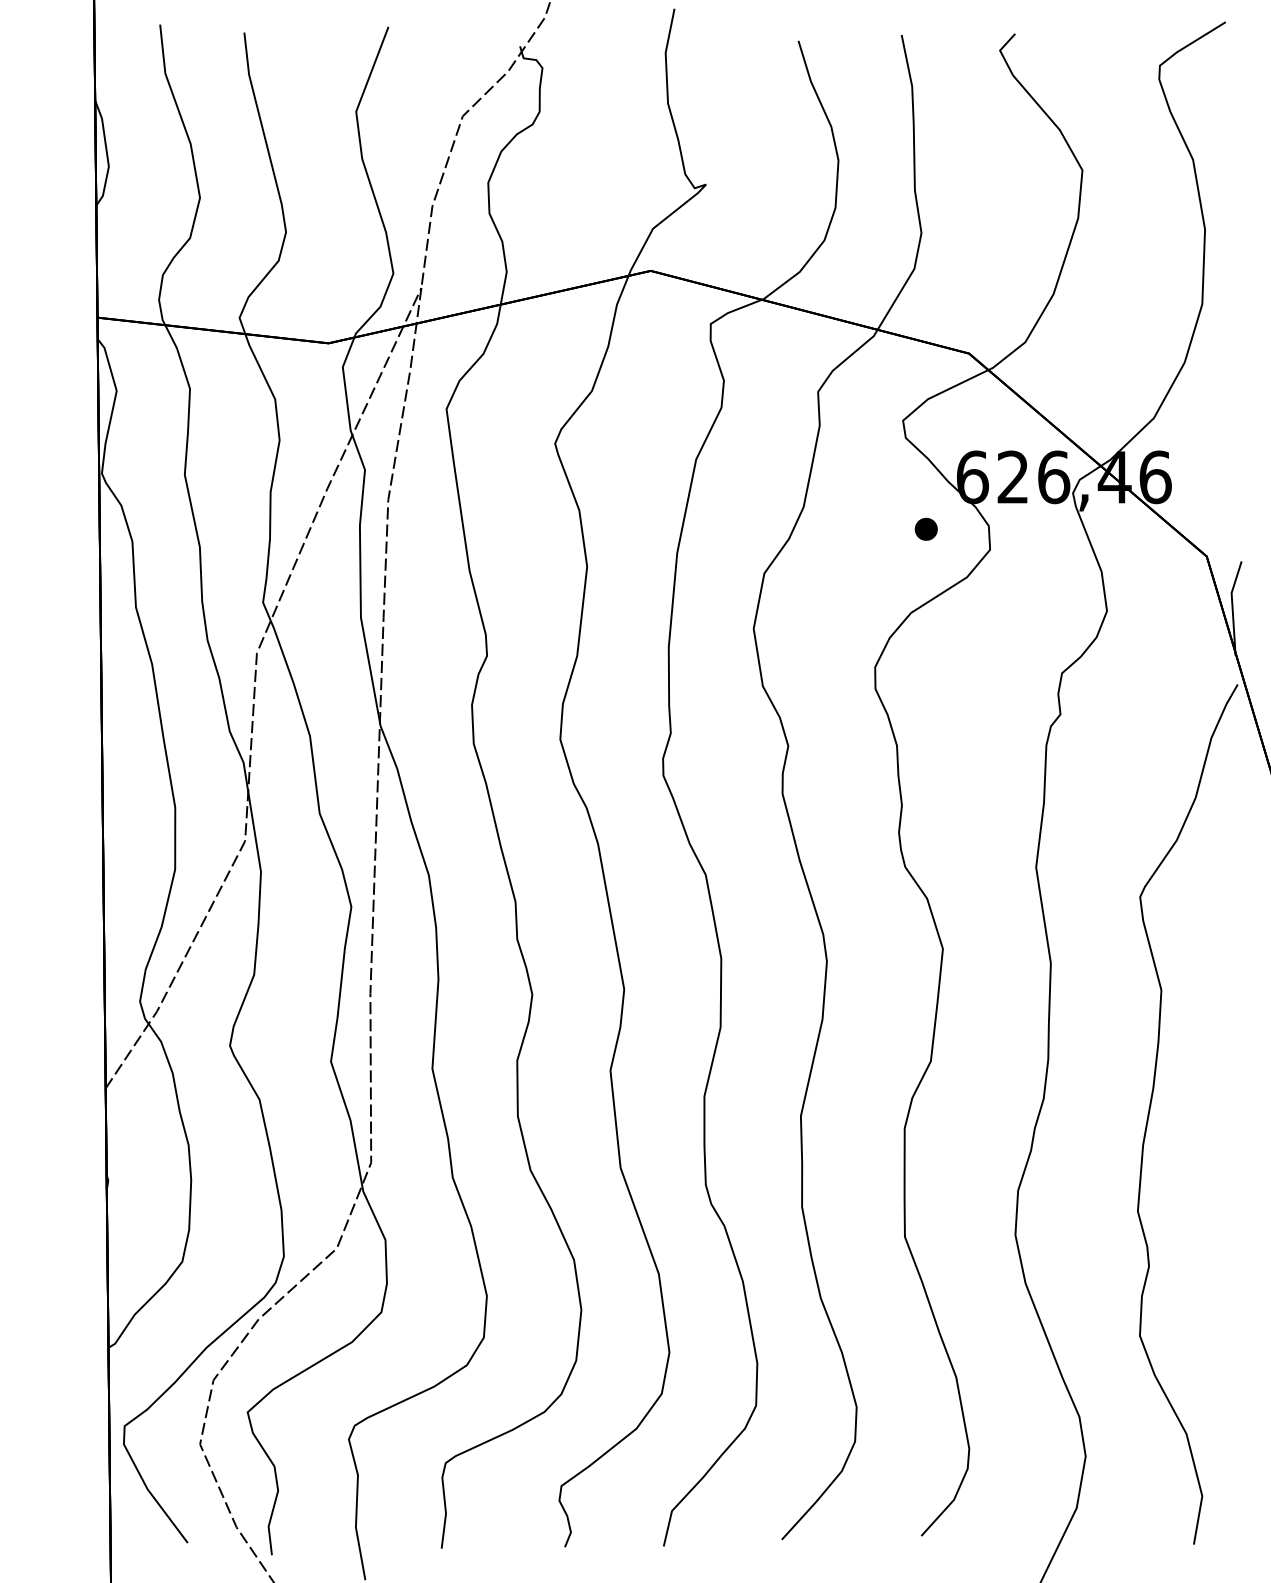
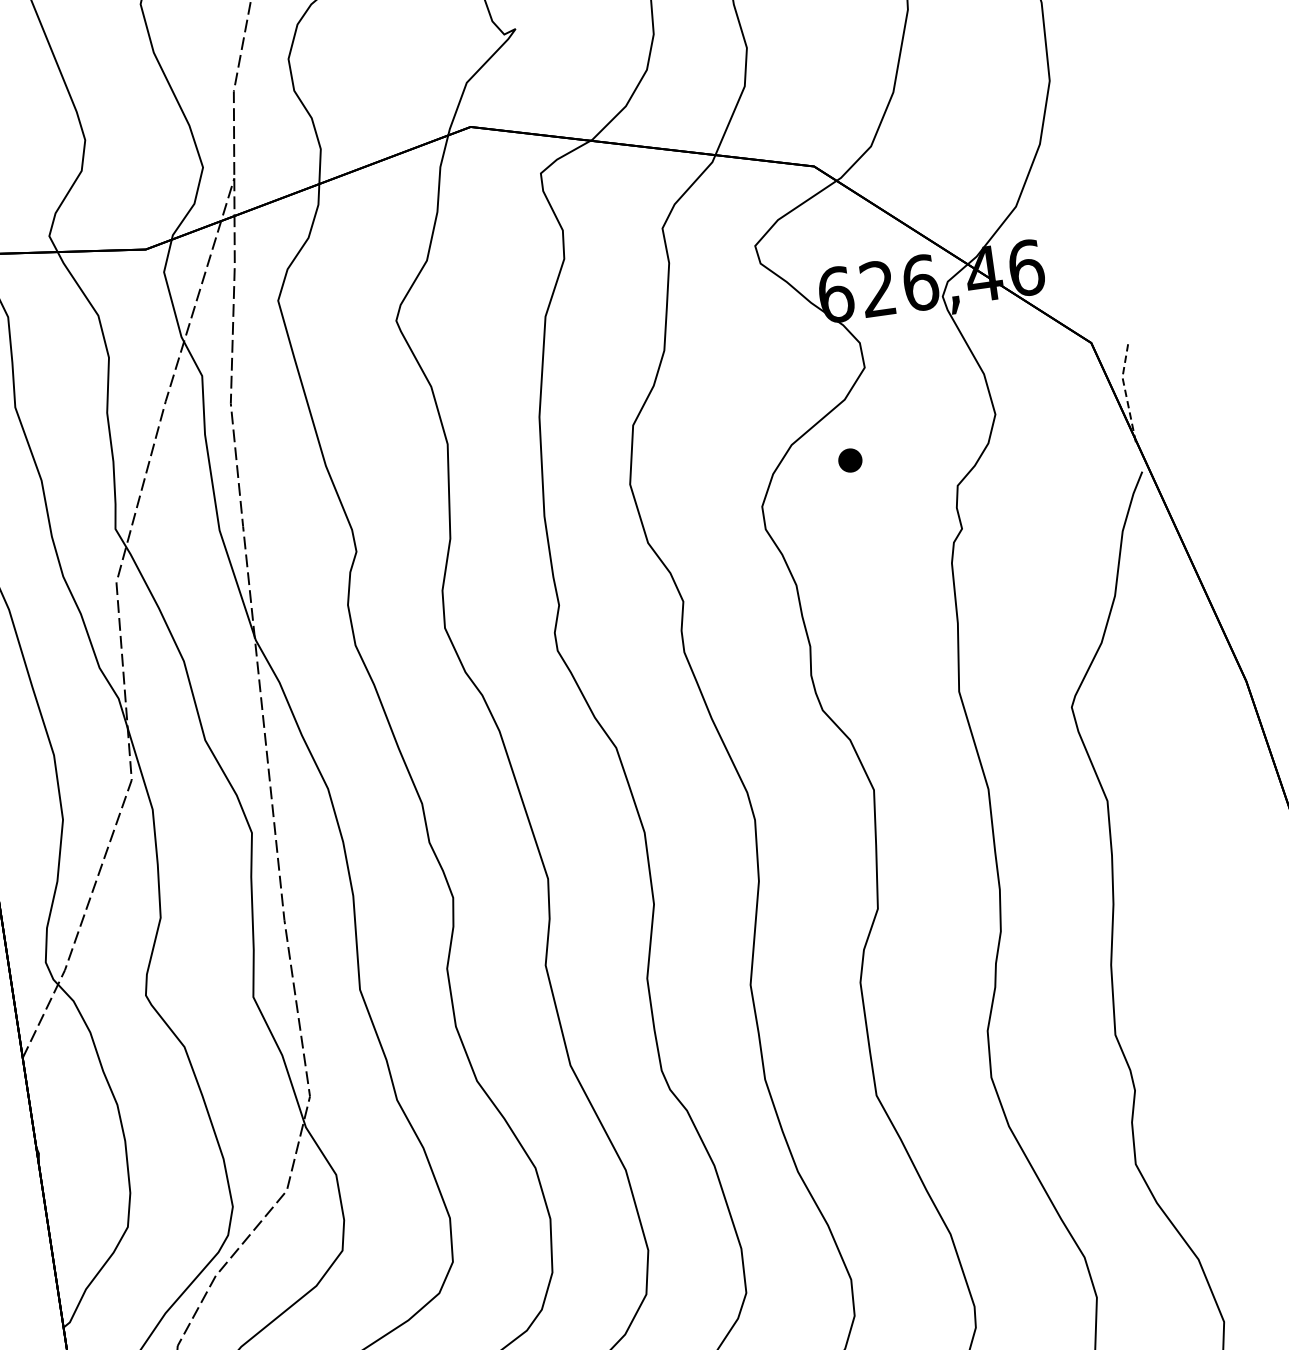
part: (925, 528) -> (849, 459), moved
line: (1232, 606) -> (1125, 391), solid -> dashed

